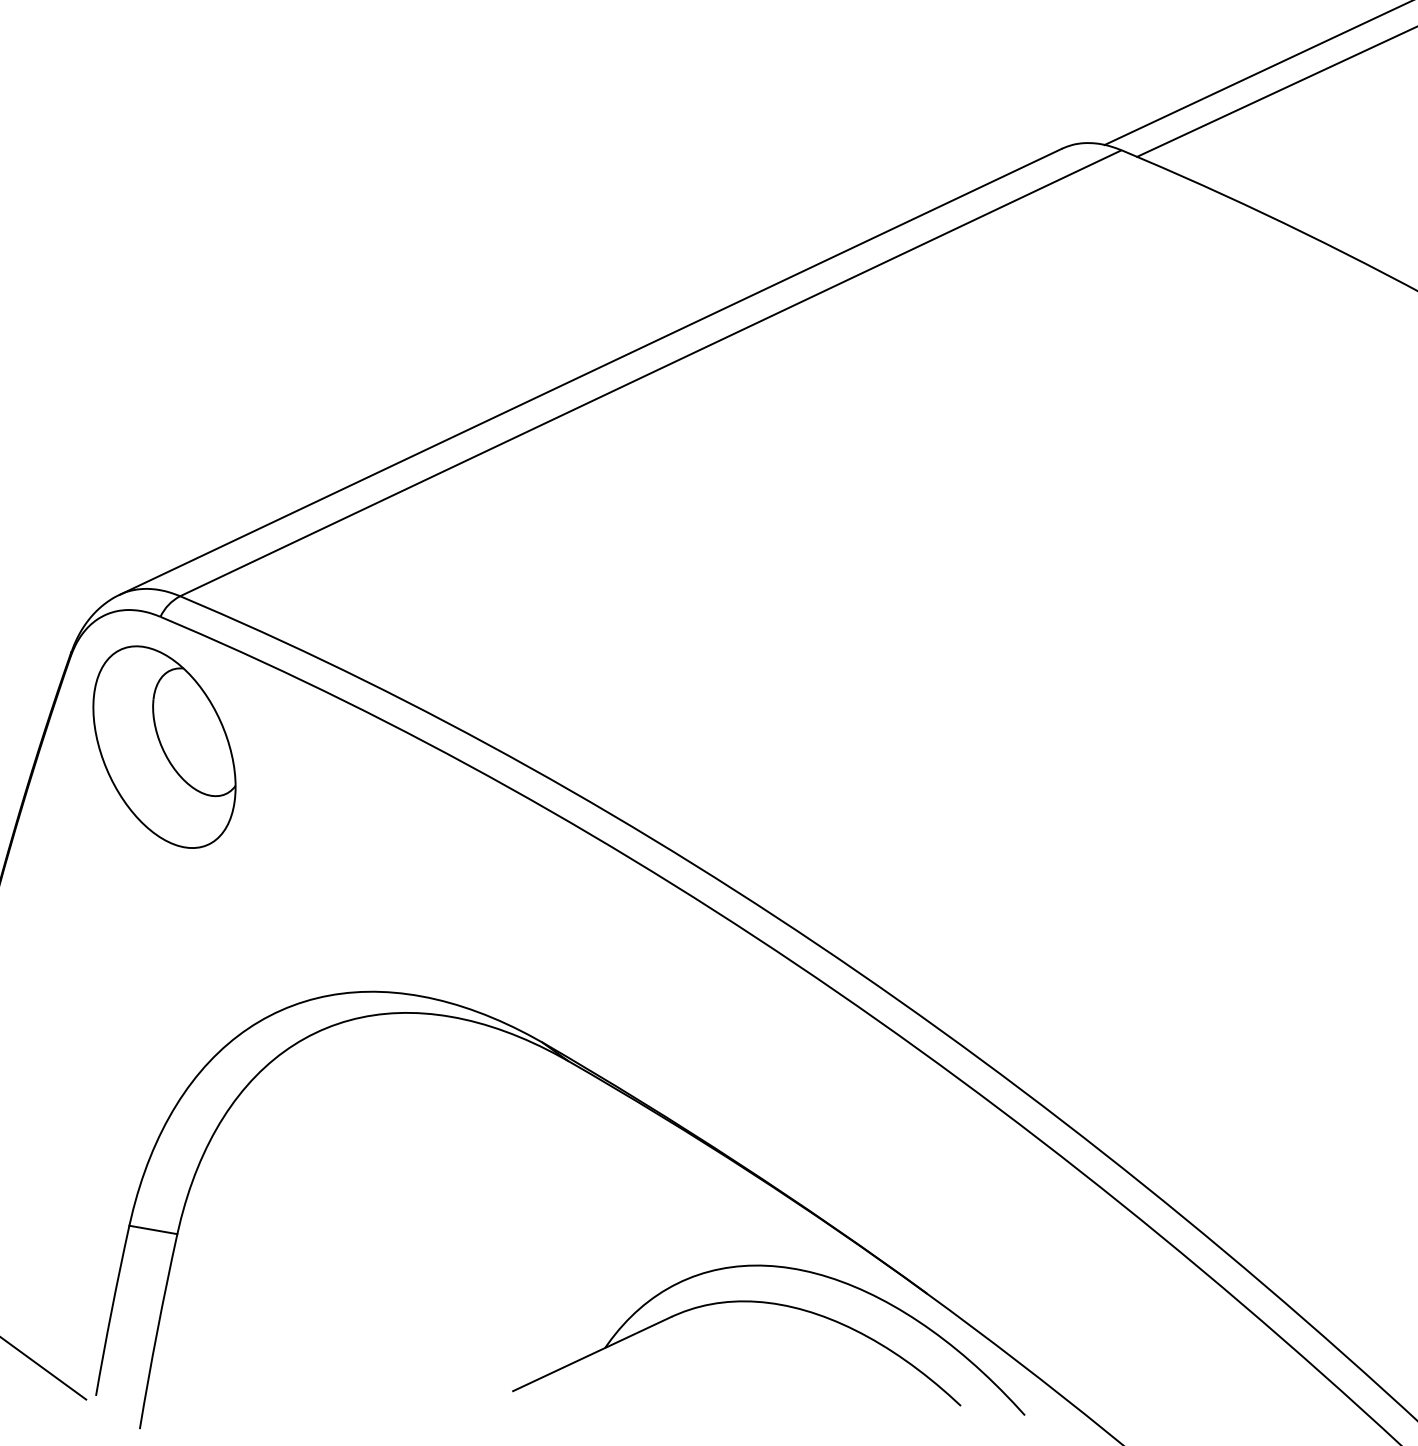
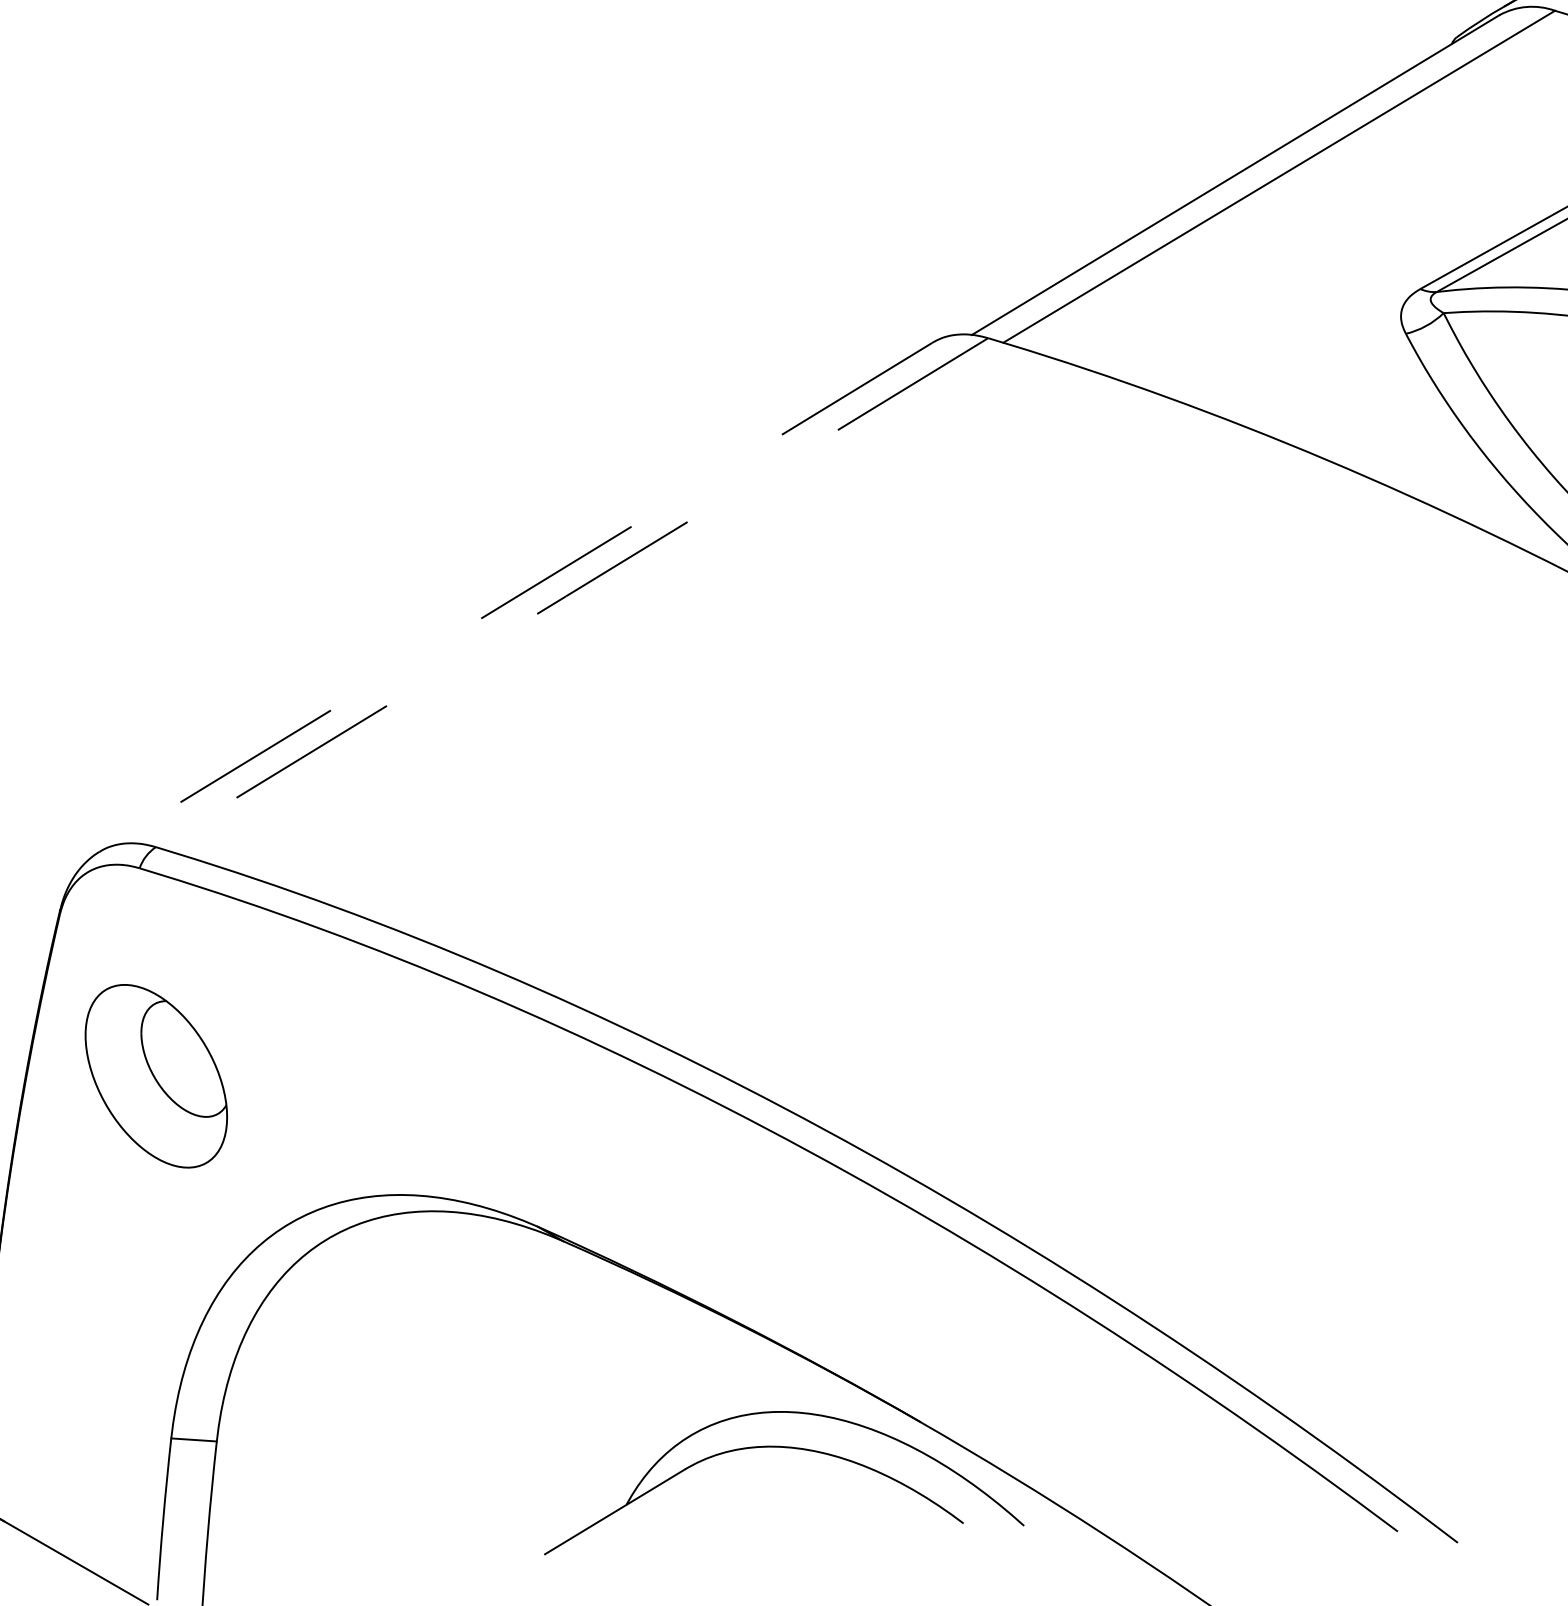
line: (590, 371) -> (515, 597), solid -> dashed
line: (650, 374) -> (571, 593), solid -> dashed
part: (163, 747) -> (155, 1076), moved

